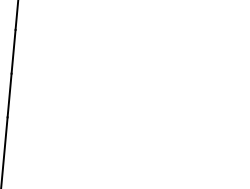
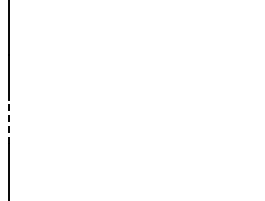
line: (9, 94) -> (8, 121), solid -> dashed

